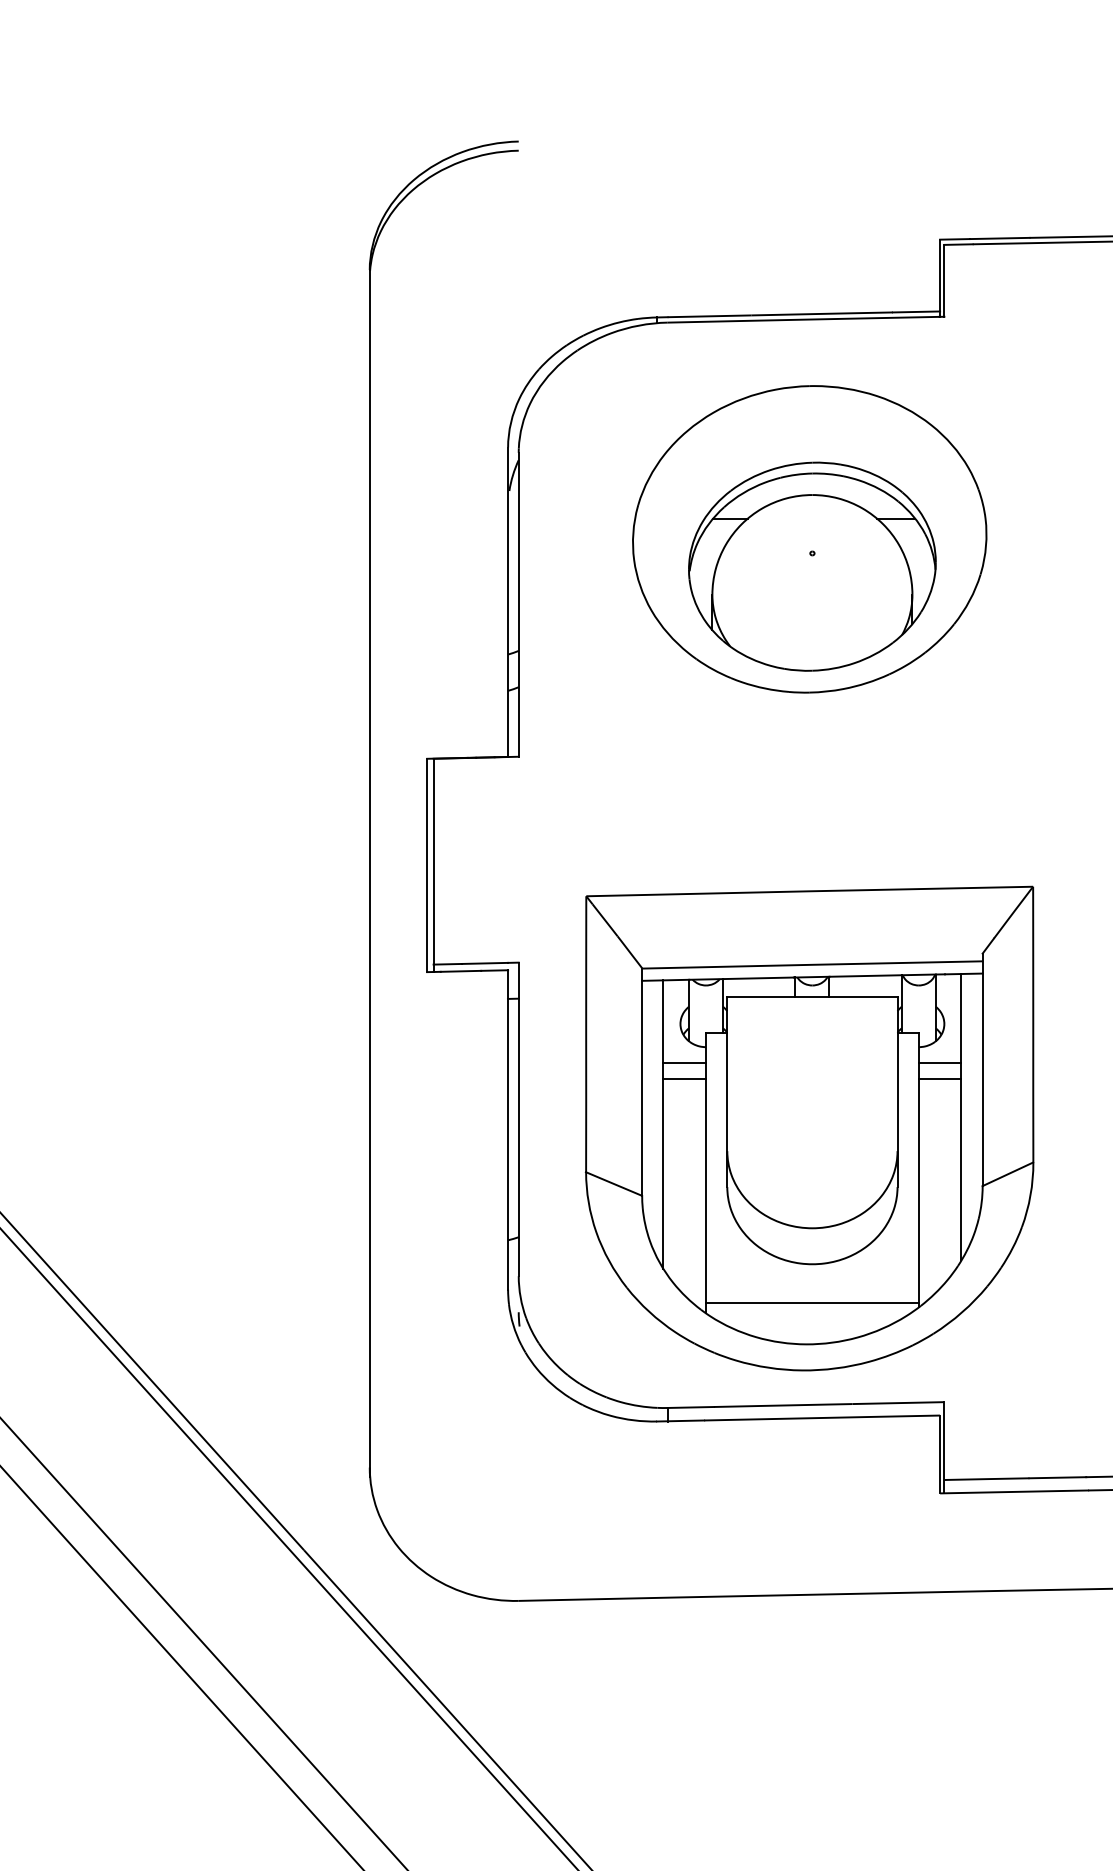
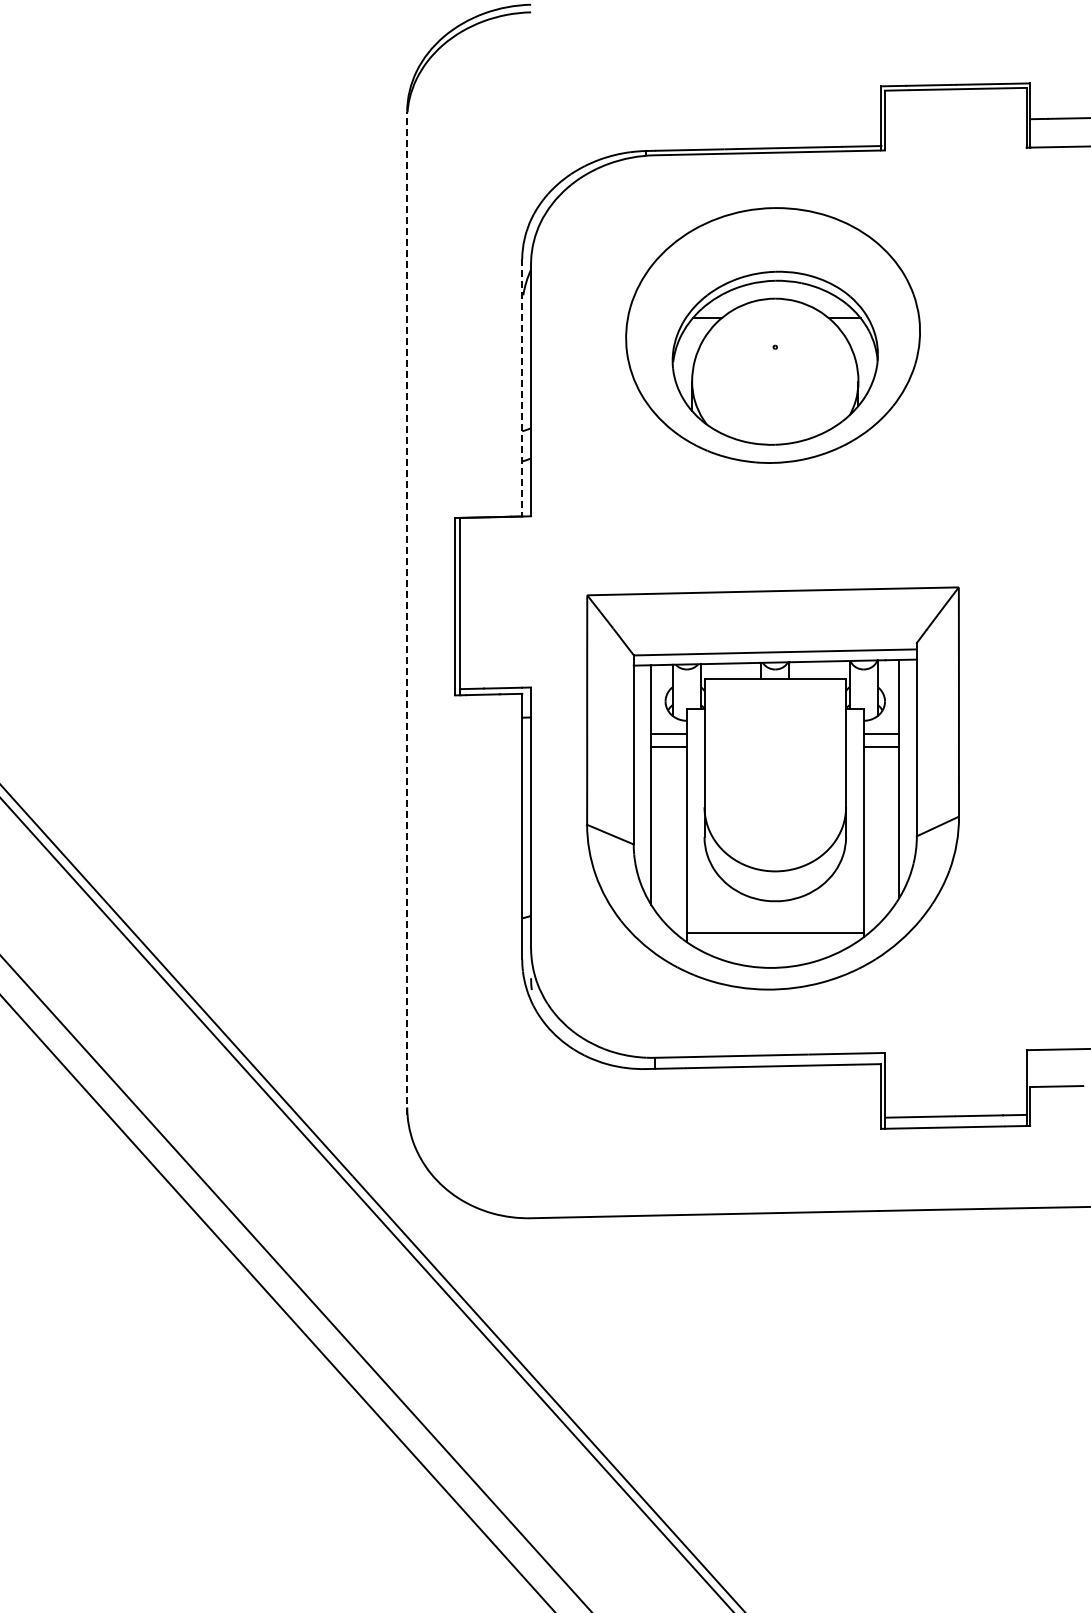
line: (508, 601) -> (522, 387), solid -> dashed
line: (370, 873) -> (407, 613), solid -> dashed
part: (809, 1128) -> (772, 788), moved

